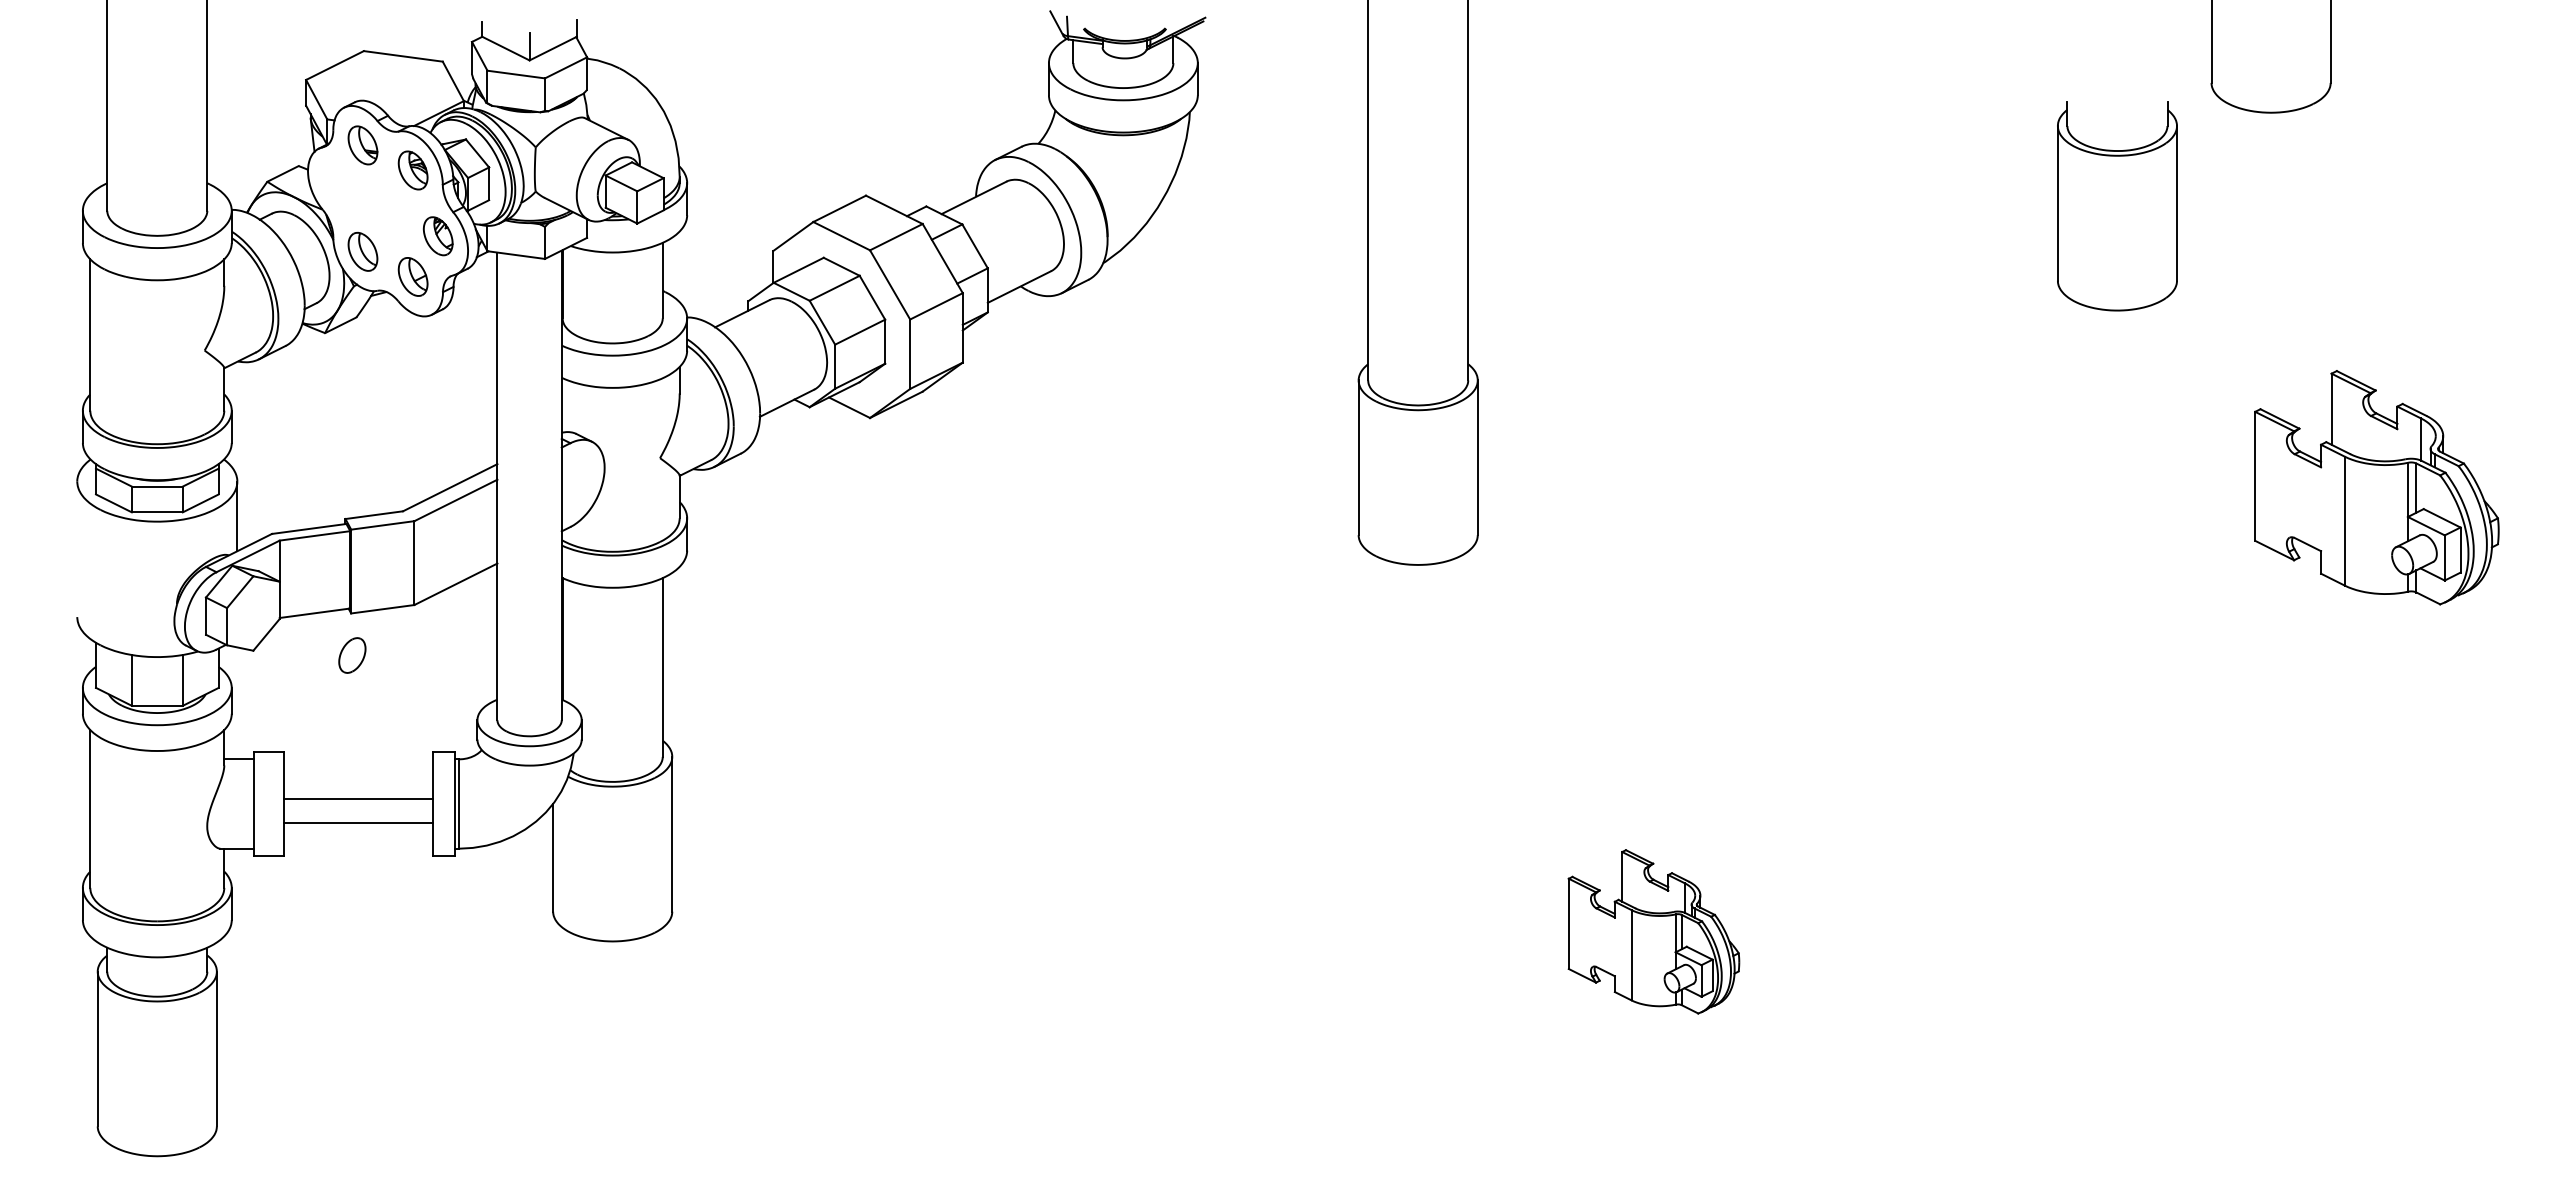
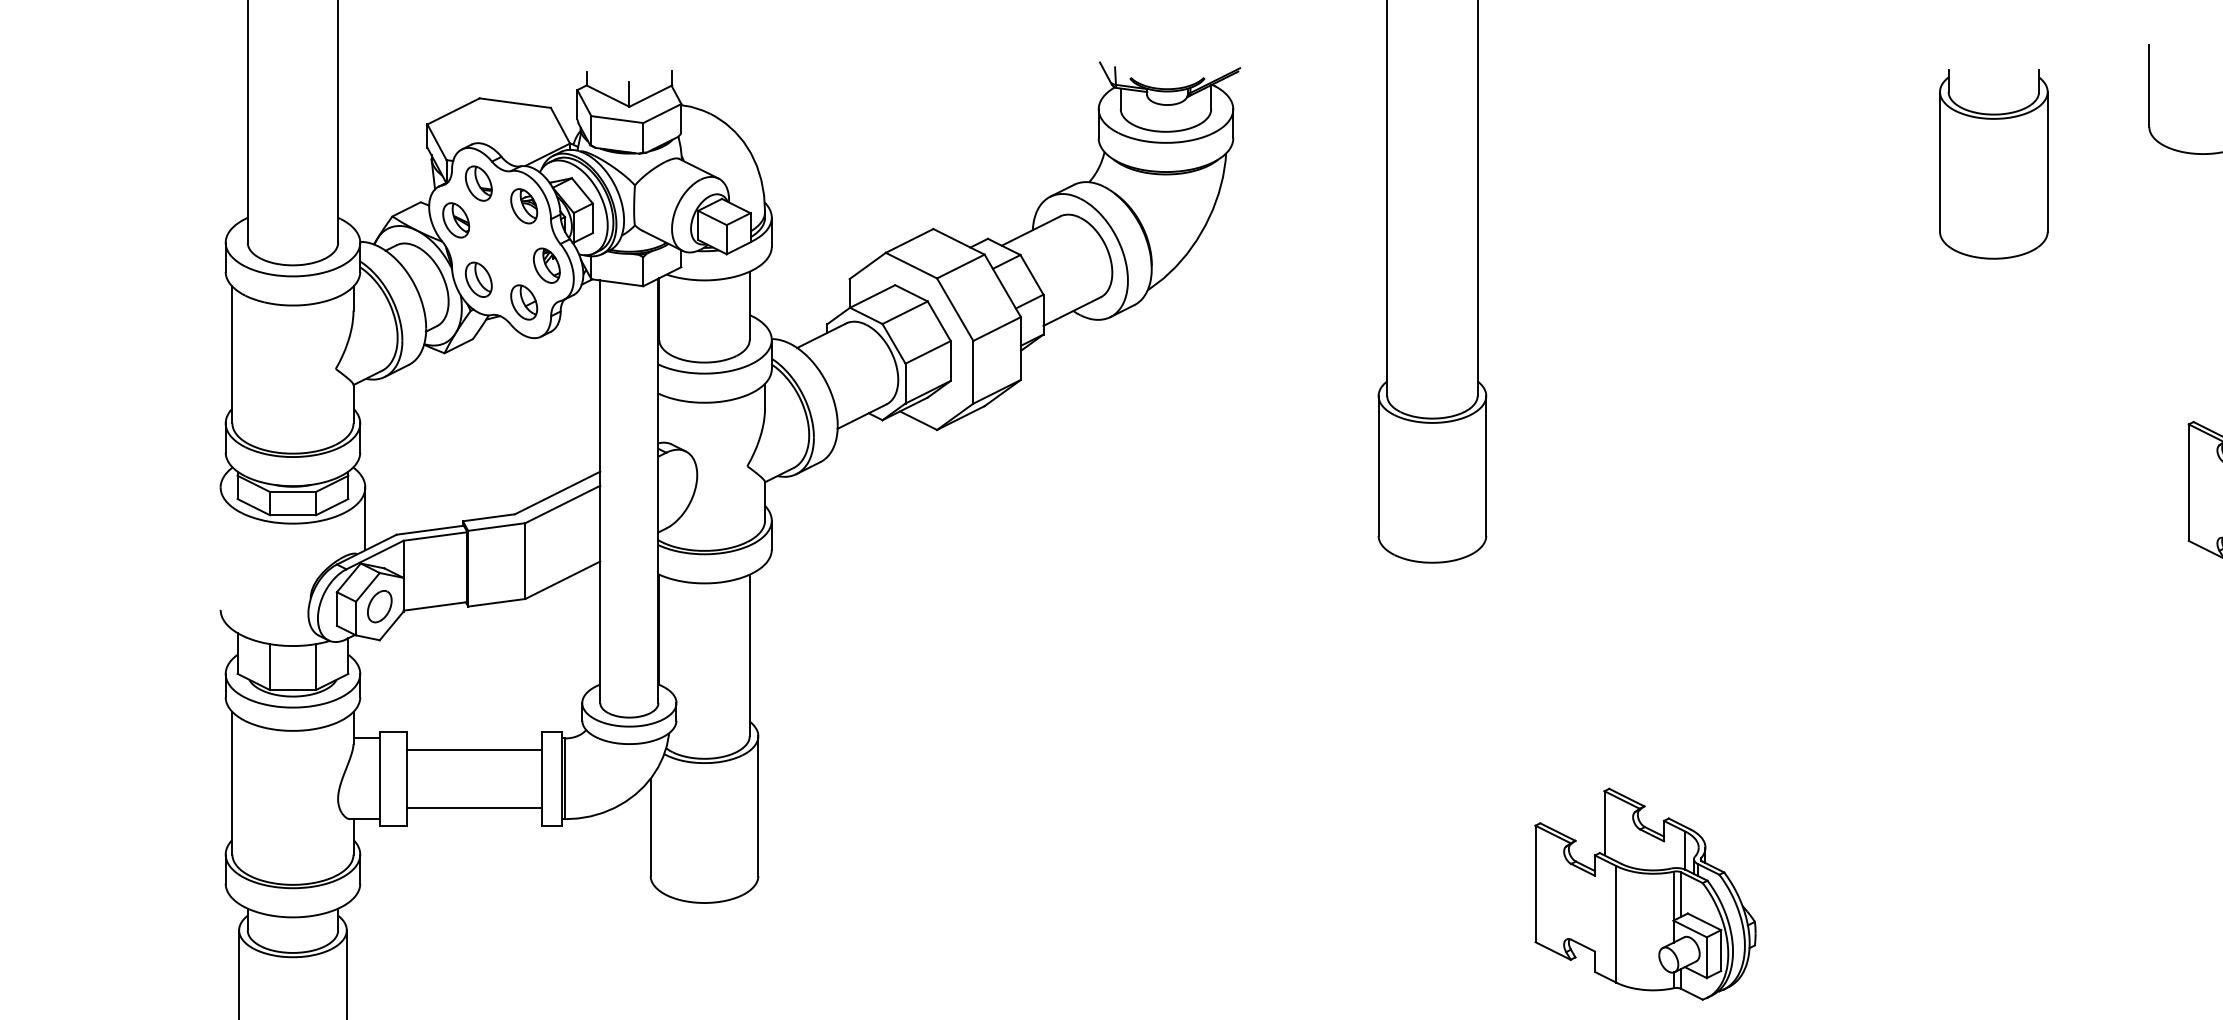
part: (337, 185) -> (455, 219), added
part: (2117, 206) -> (1993, 164), moved
part: (352, 655) -> (379, 606), moved
line: (357, 799) -> (473, 808), moved
line: (357, 822) -> (473, 749), moved
part: (1653, 931) -> (1645, 894), size x1.43

